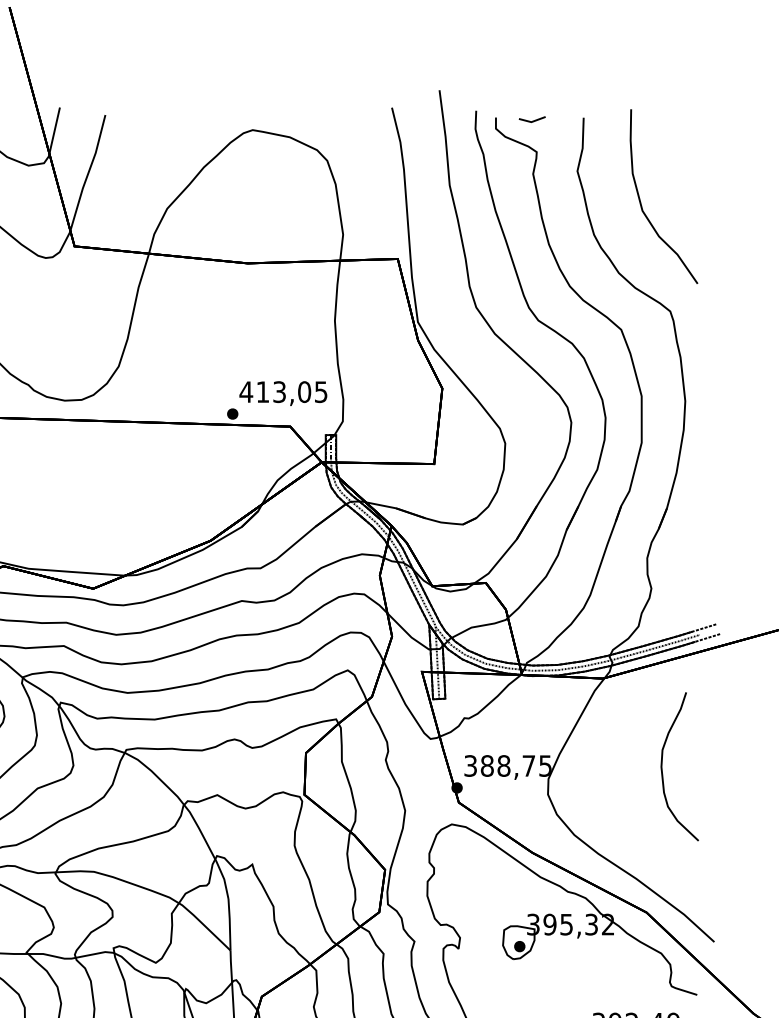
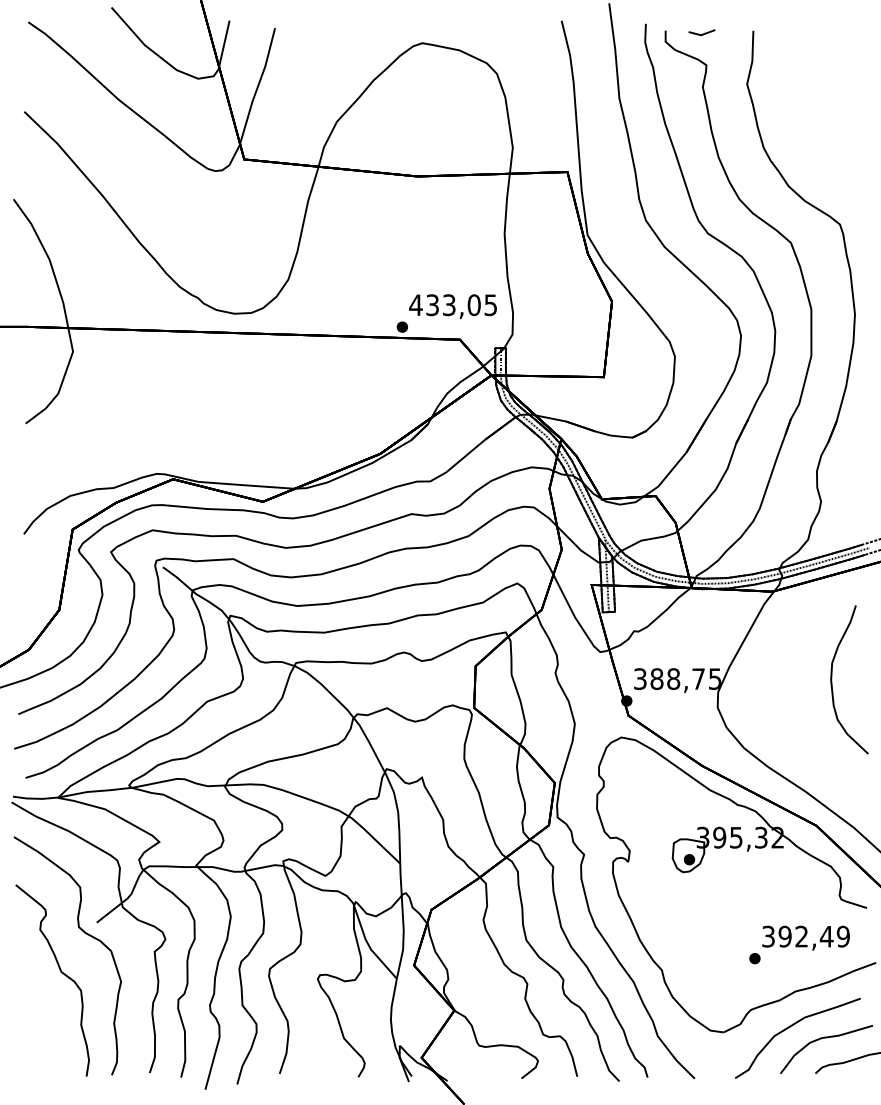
part: (641, 203) -> (811, 116), removed
text: (262, 392) -> (432, 305), 413,05 -> 433,05

